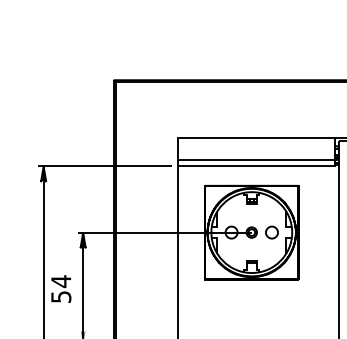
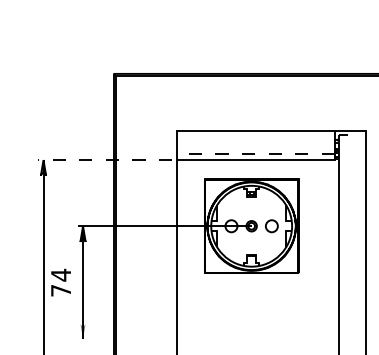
line: (256, 160) -> (256, 154), solid -> dashed
line: (105, 166) -> (105, 160), solid -> dashed
text: (61, 296) -> (61, 290), 54 -> 74

